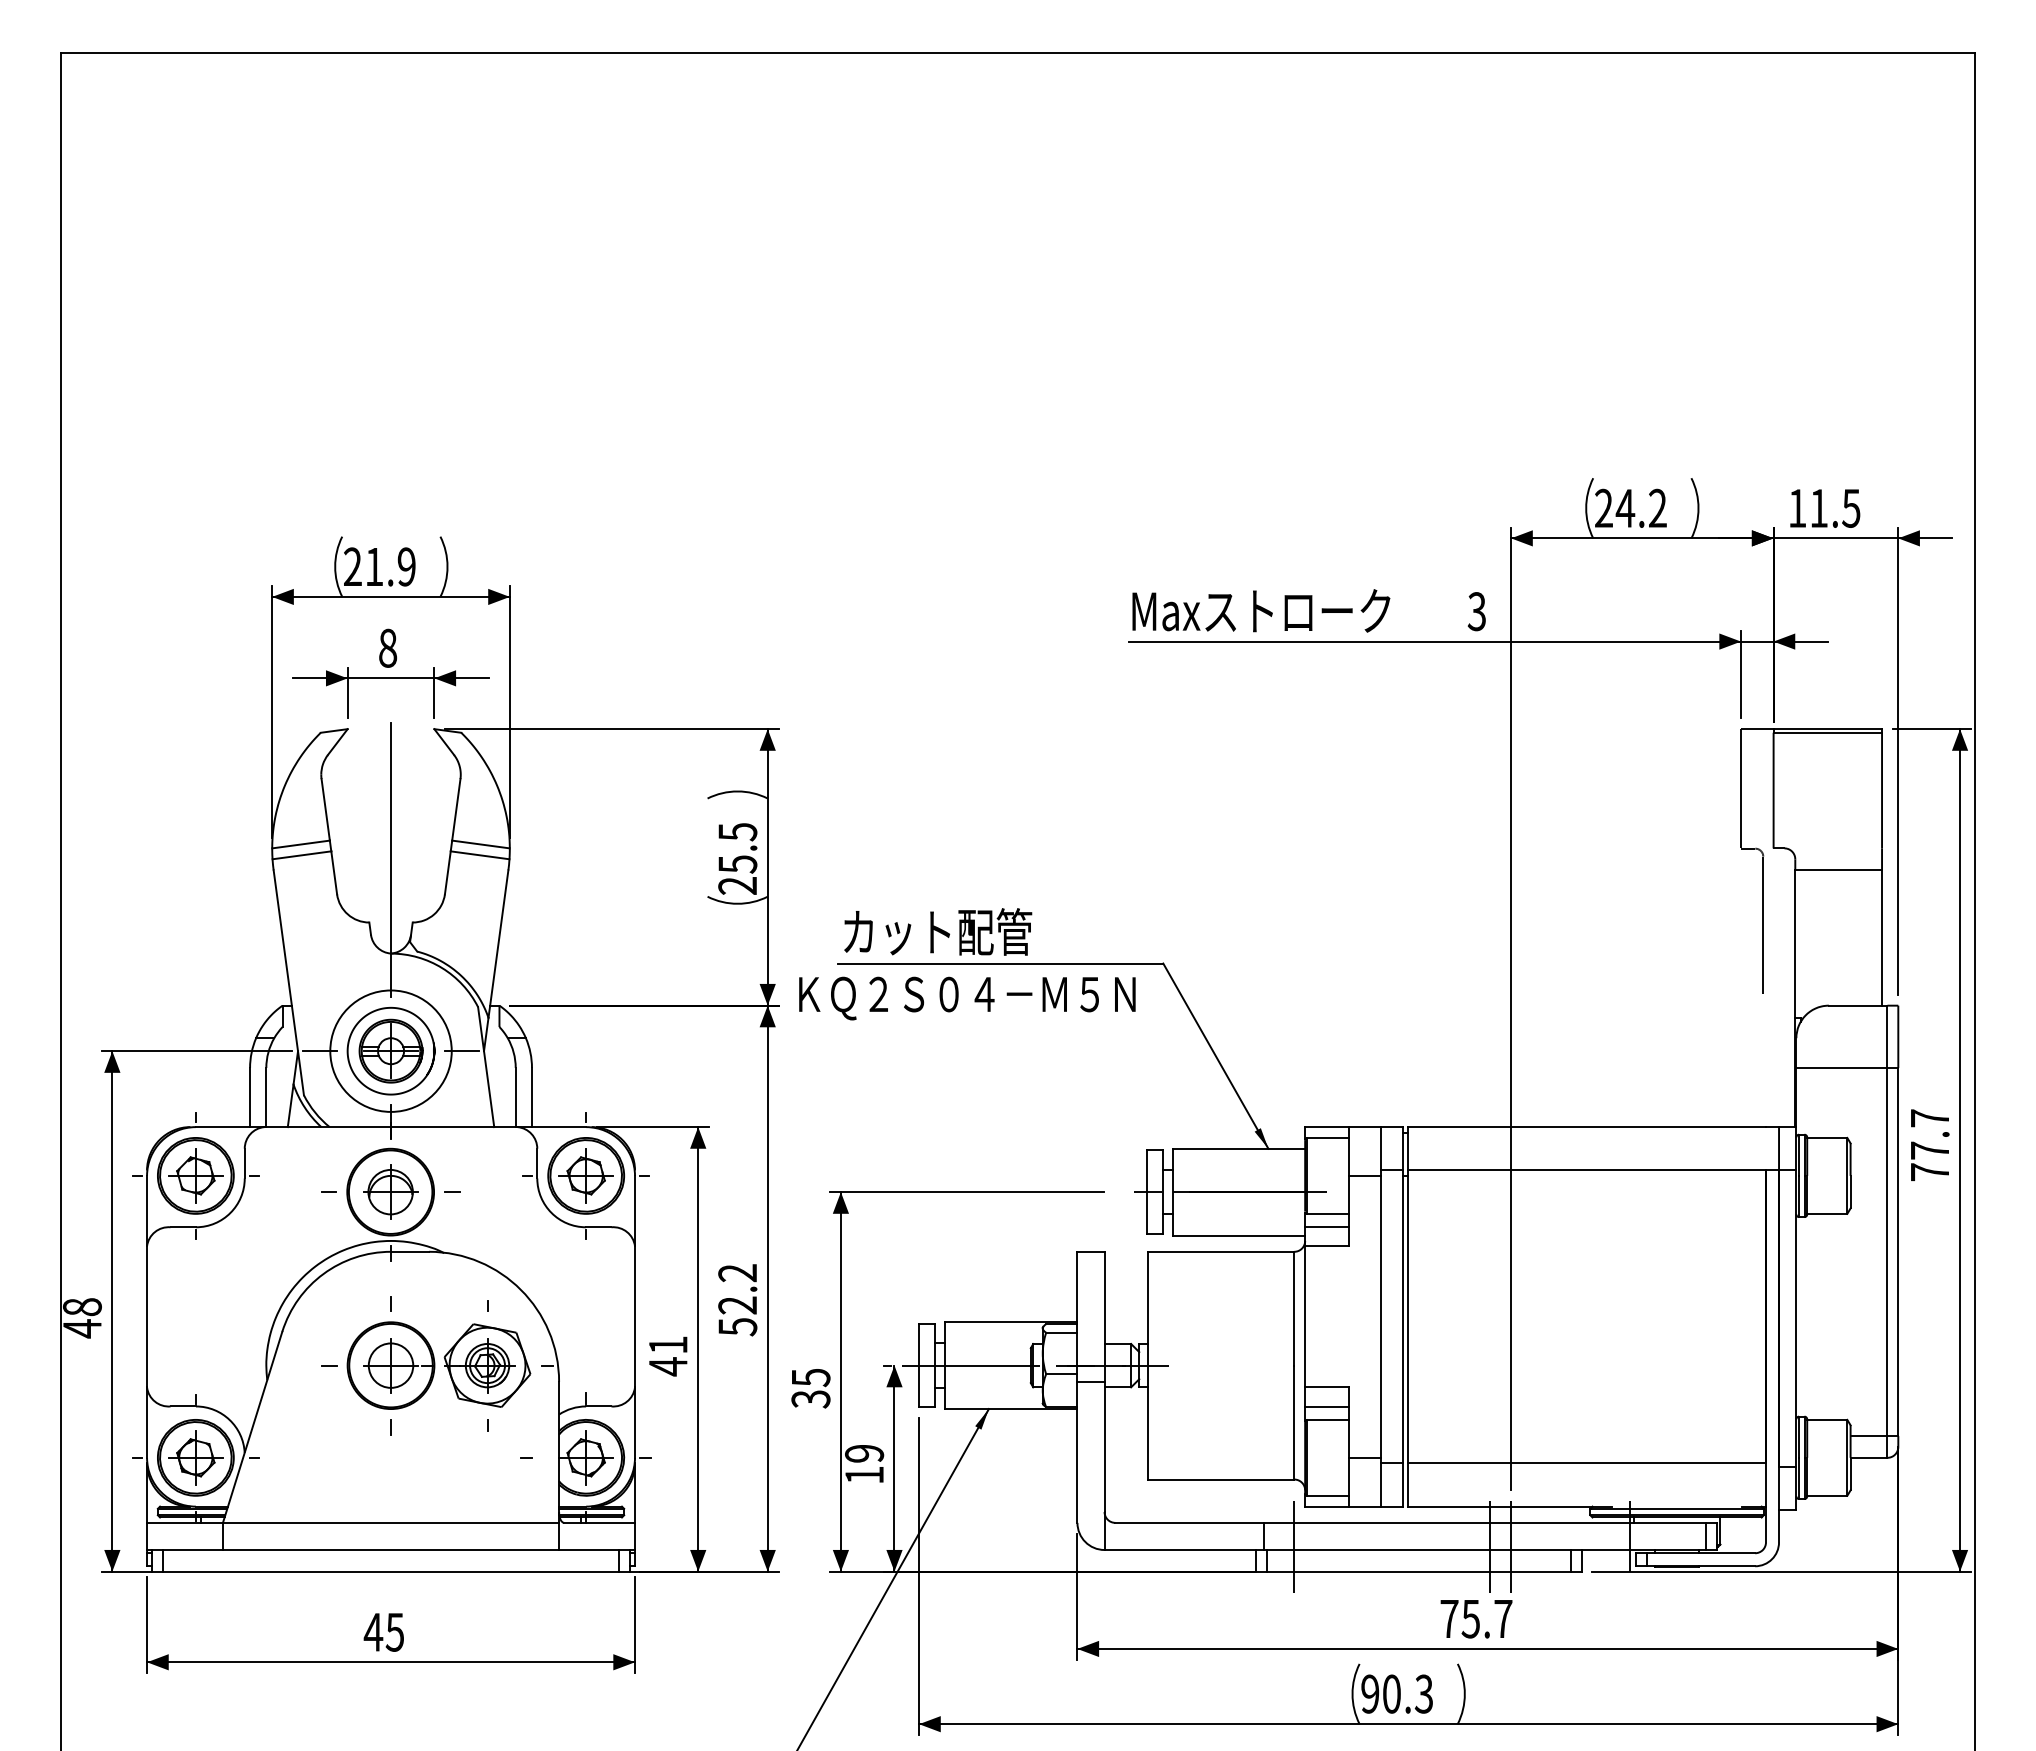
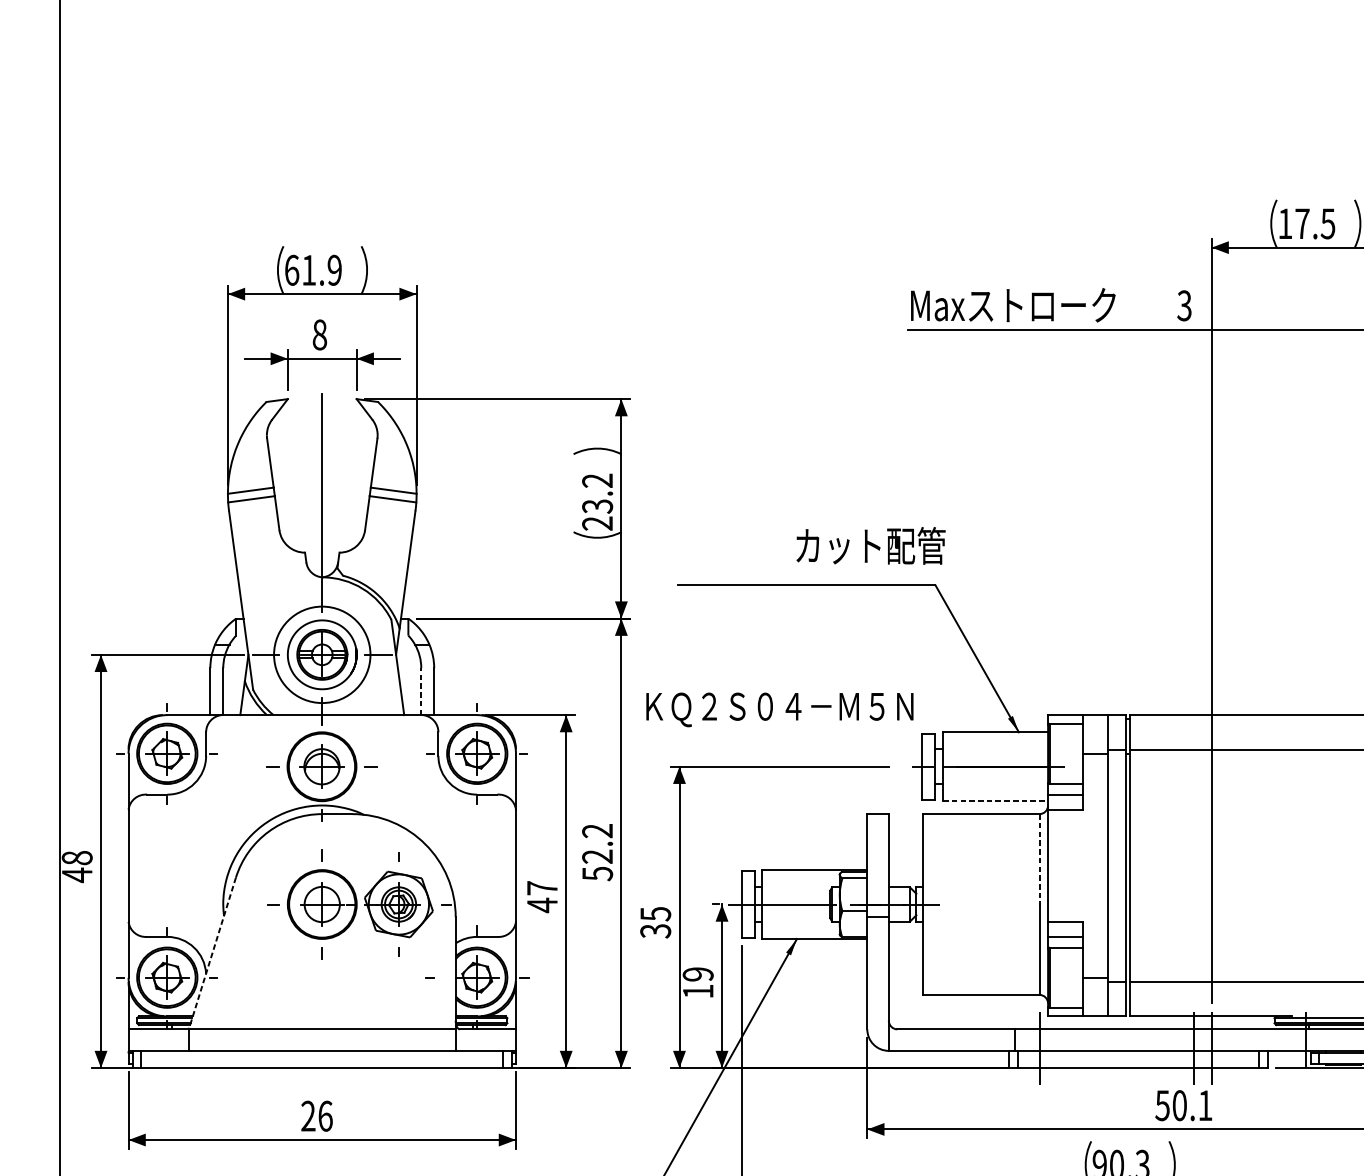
text: (1630, 507) -> (1306, 223), 24.2 -> 17.5
text: (353, 566) -> (292, 269), 21.9 -> 61.9
text: (737, 848) -> (597, 493), 25.5 -> 23.2
text: (938, 931) -> (871, 545), moved
text: (967, 998) -> (779, 709), moved
line: (515, 1097) -> (421, 691), solid -> dashed
line: (1239, 1235) -> (995, 801), solid -> dashed
line: (1294, 1308) -> (1039, 859), solid -> dashed
text: (668, 1344) -> (542, 887), 41 -> 47
line: (252, 1427) -> (212, 953), solid -> dashed
text: (1476, 1618) -> (1184, 1105), 75.7 -> 50.1
text: (383, 1631) -> (316, 1115), 45 -> 26

